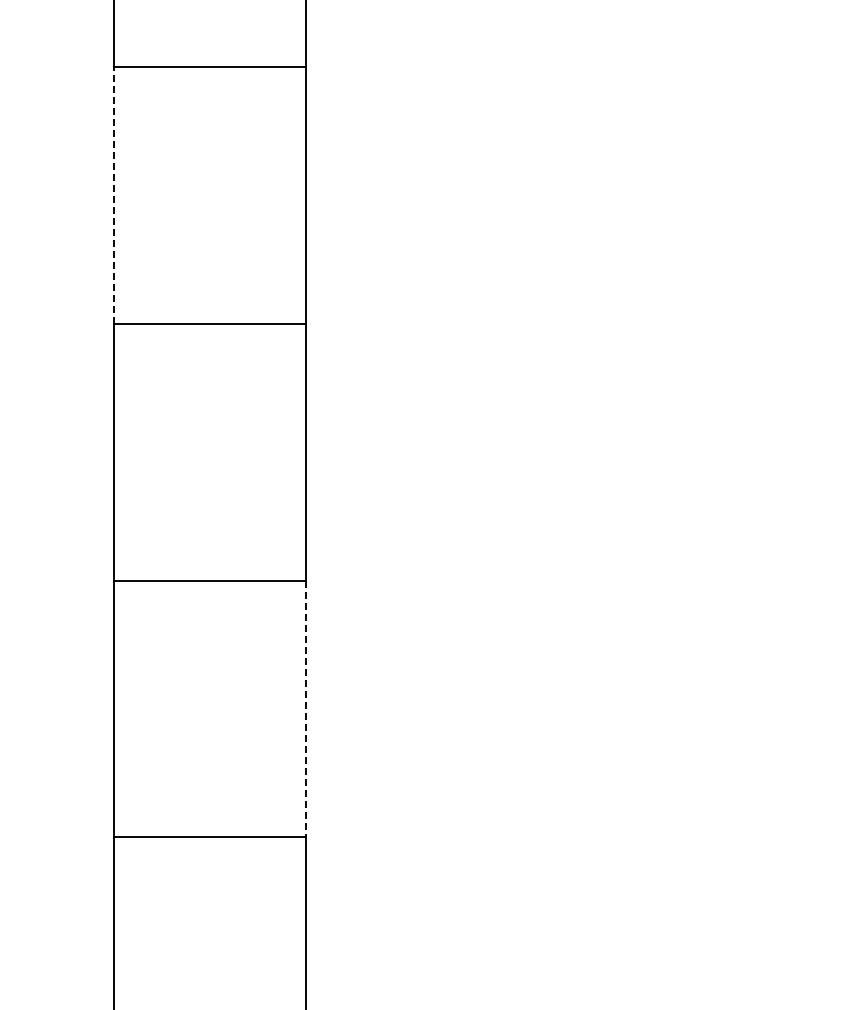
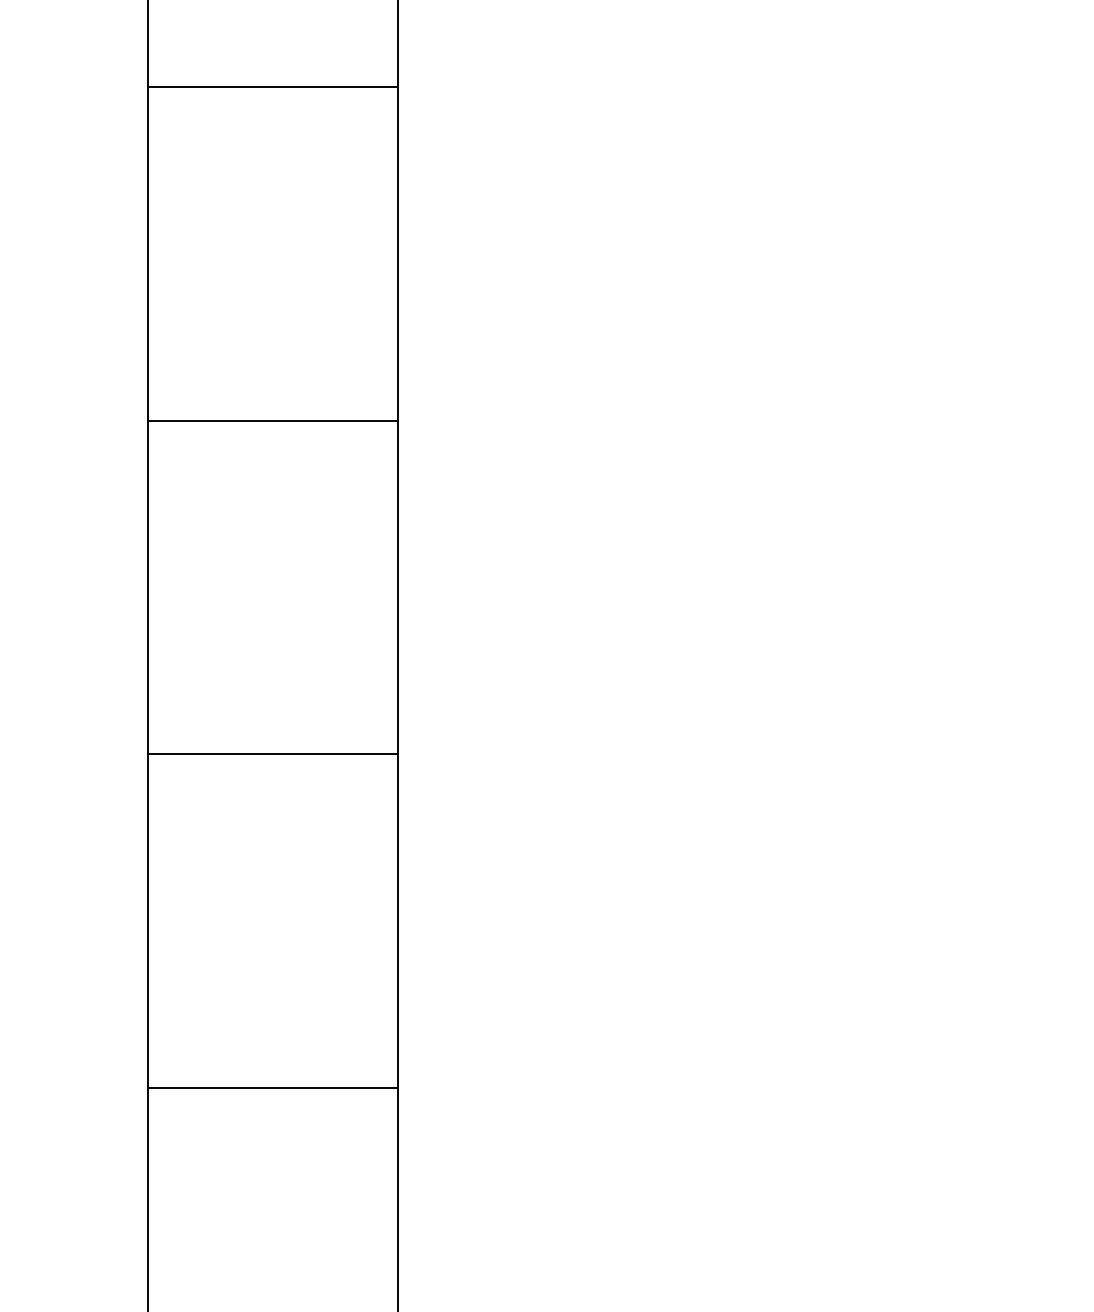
line: (113, 195) -> (147, 253), dashed -> solid
line: (306, 709) -> (398, 921), dashed -> solid

